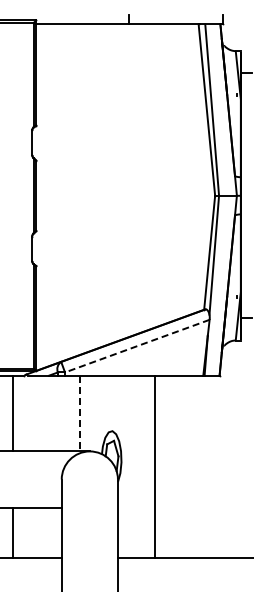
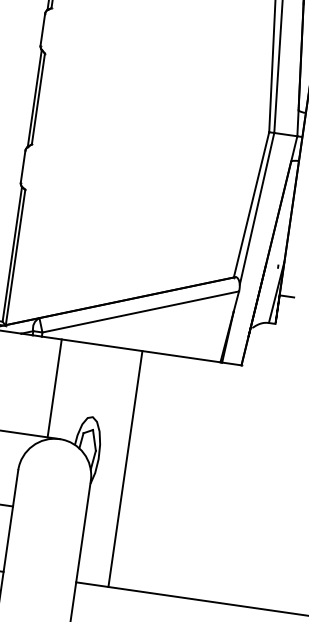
line: (137, 346) -> (140, 312), dashed -> solid
line: (80, 413) -> (54, 388), dashed -> solid
line: (154, 466) -> (125, 468), moved

